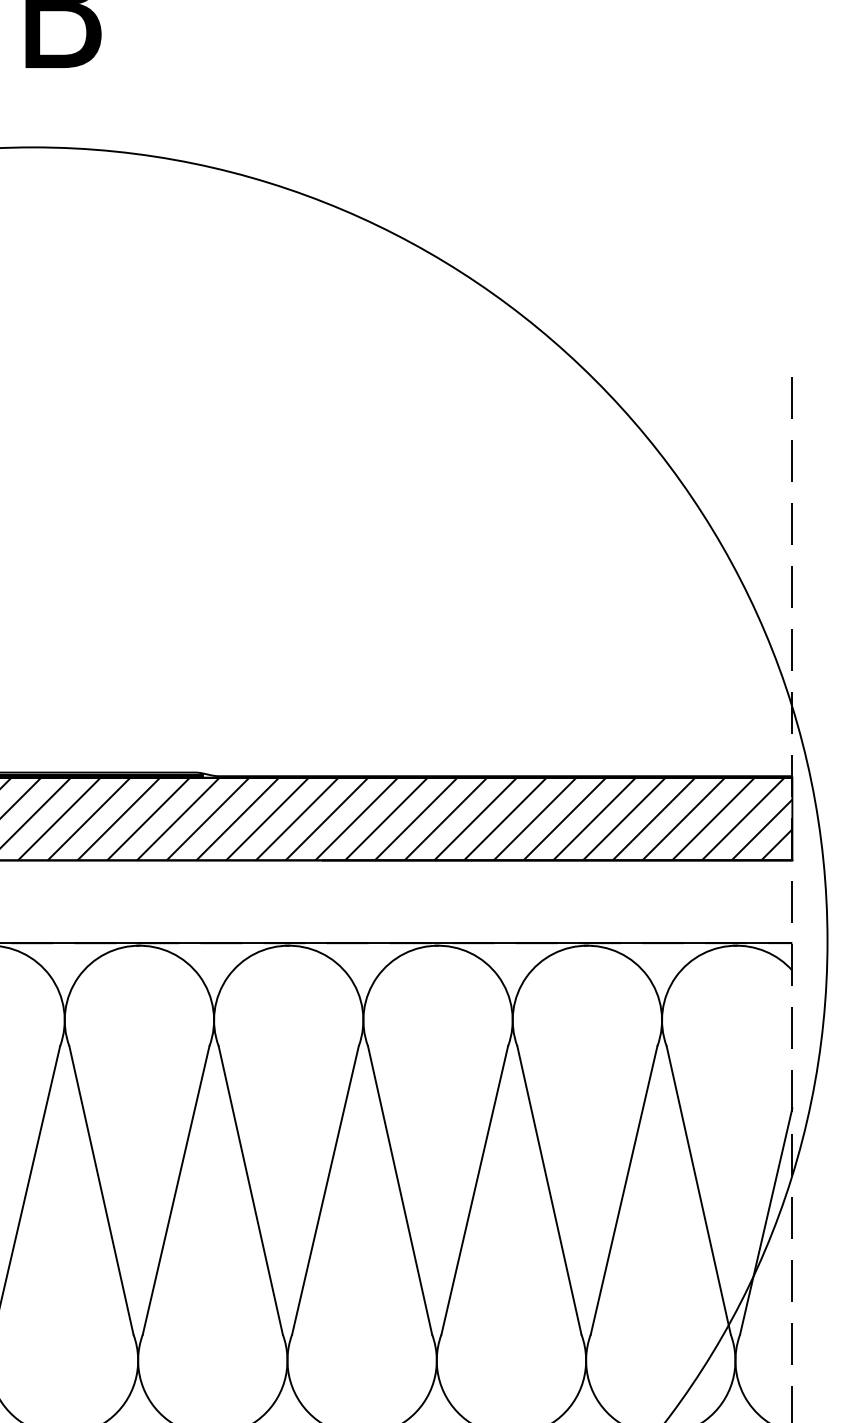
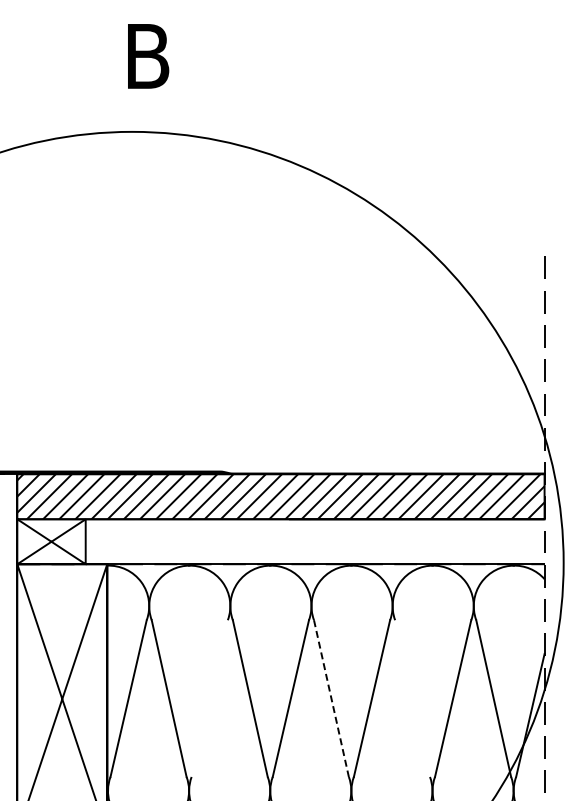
line: (175, 1190) -> (209, 698), removed
line: (549, 1190) -> (412, 698), removed
line: (400, 1192) -> (331, 699), solid -> dashed

